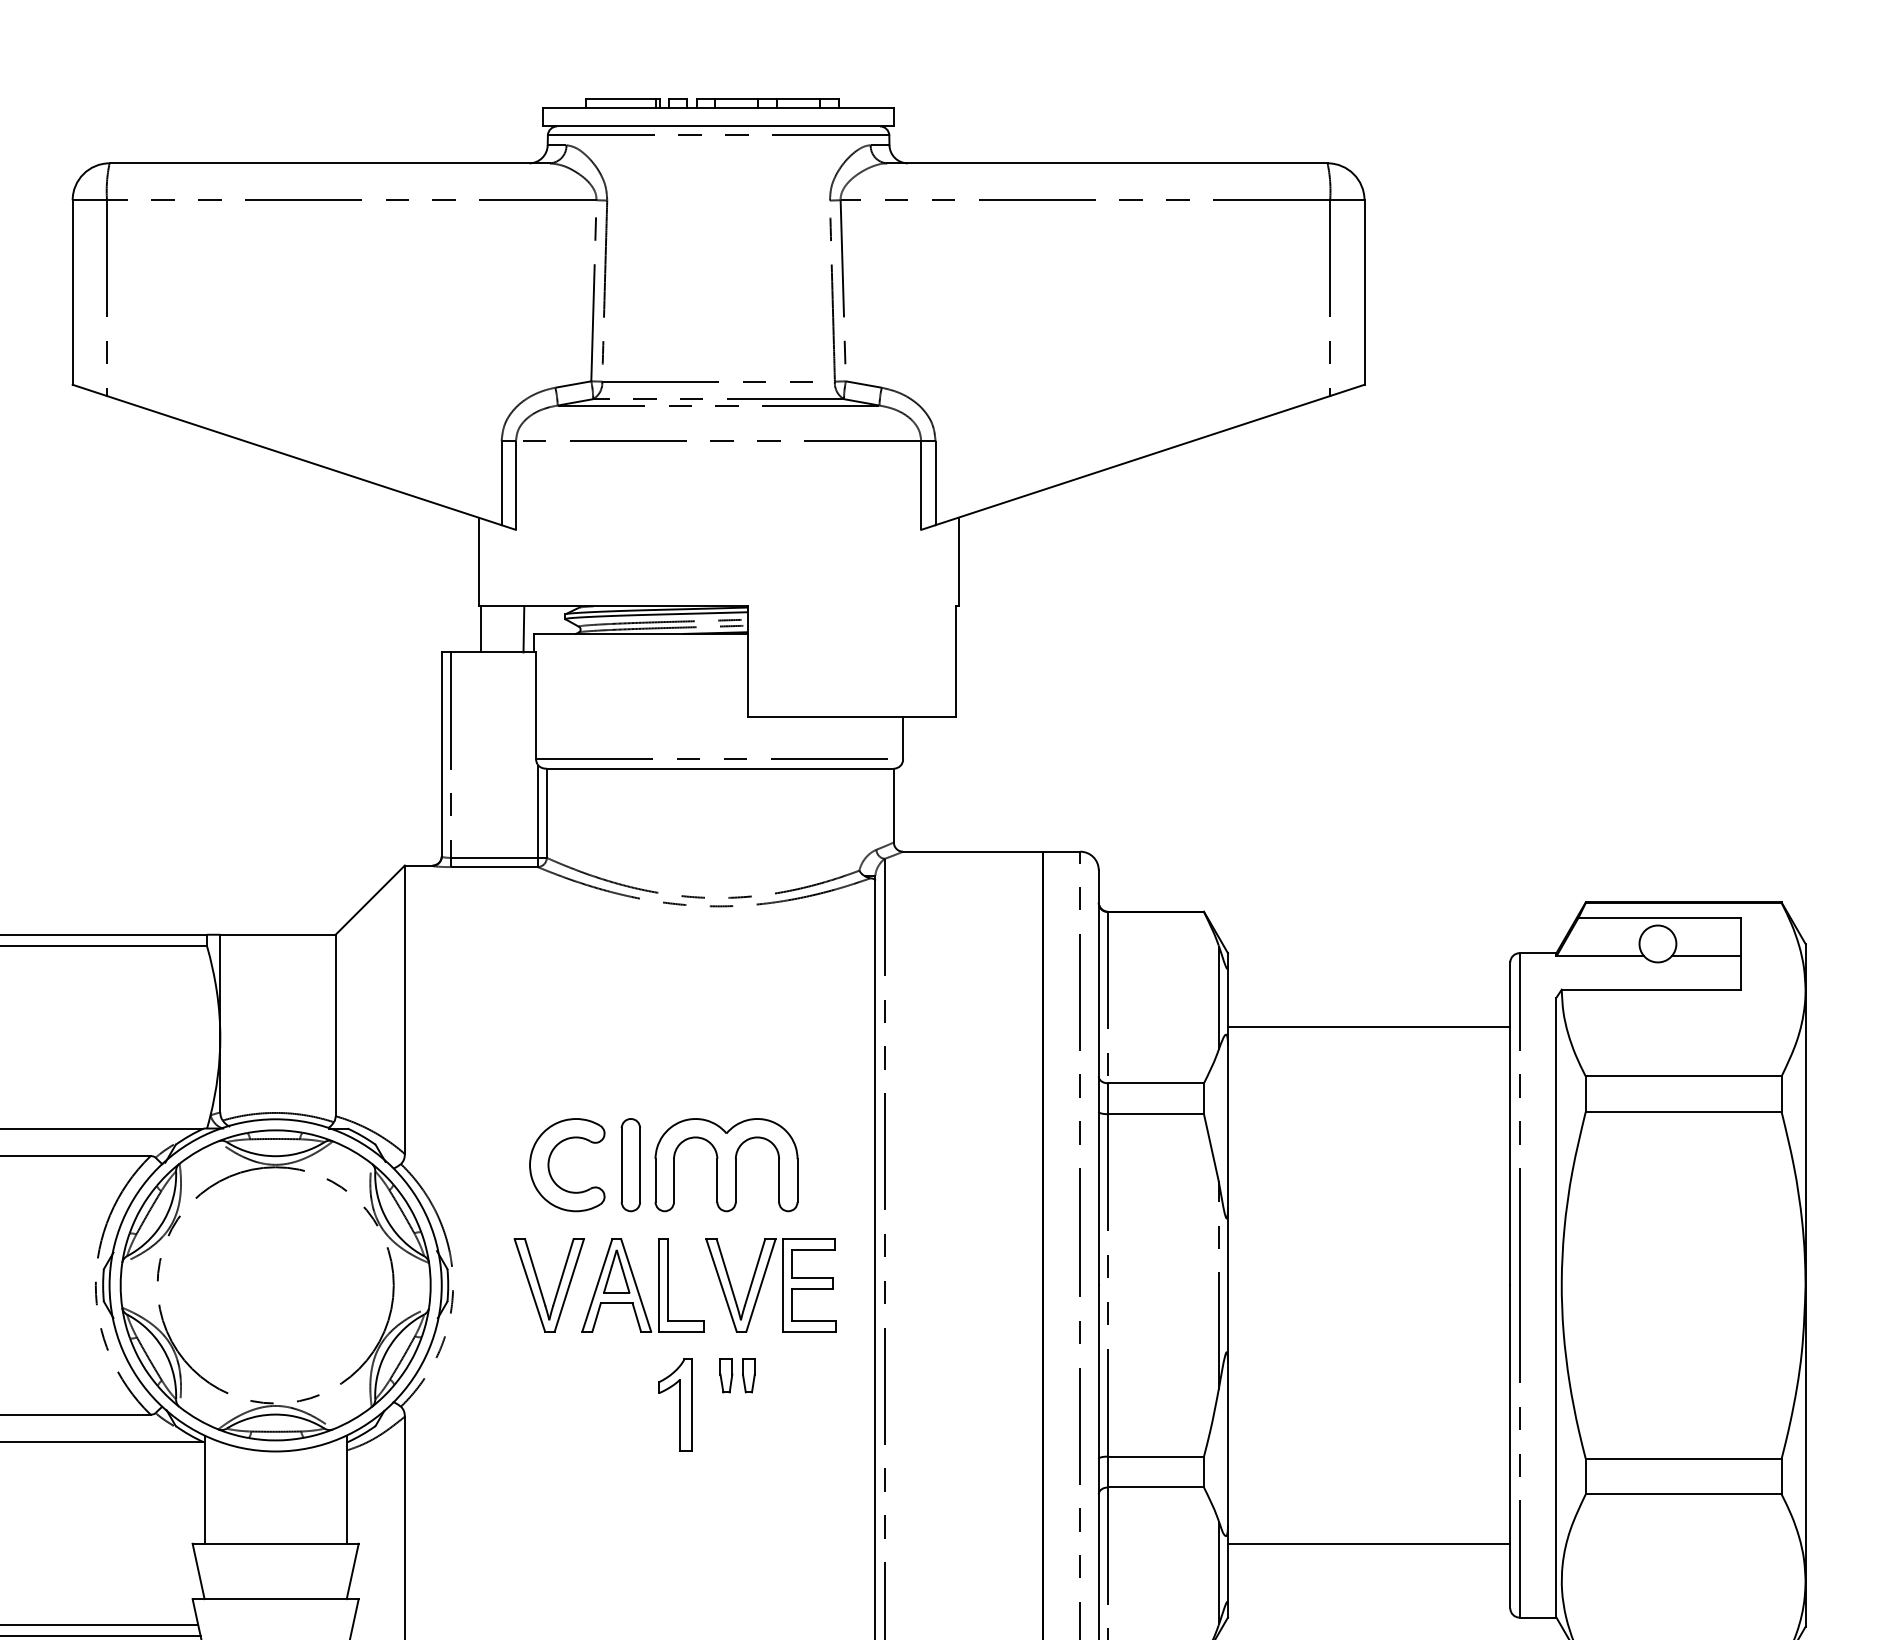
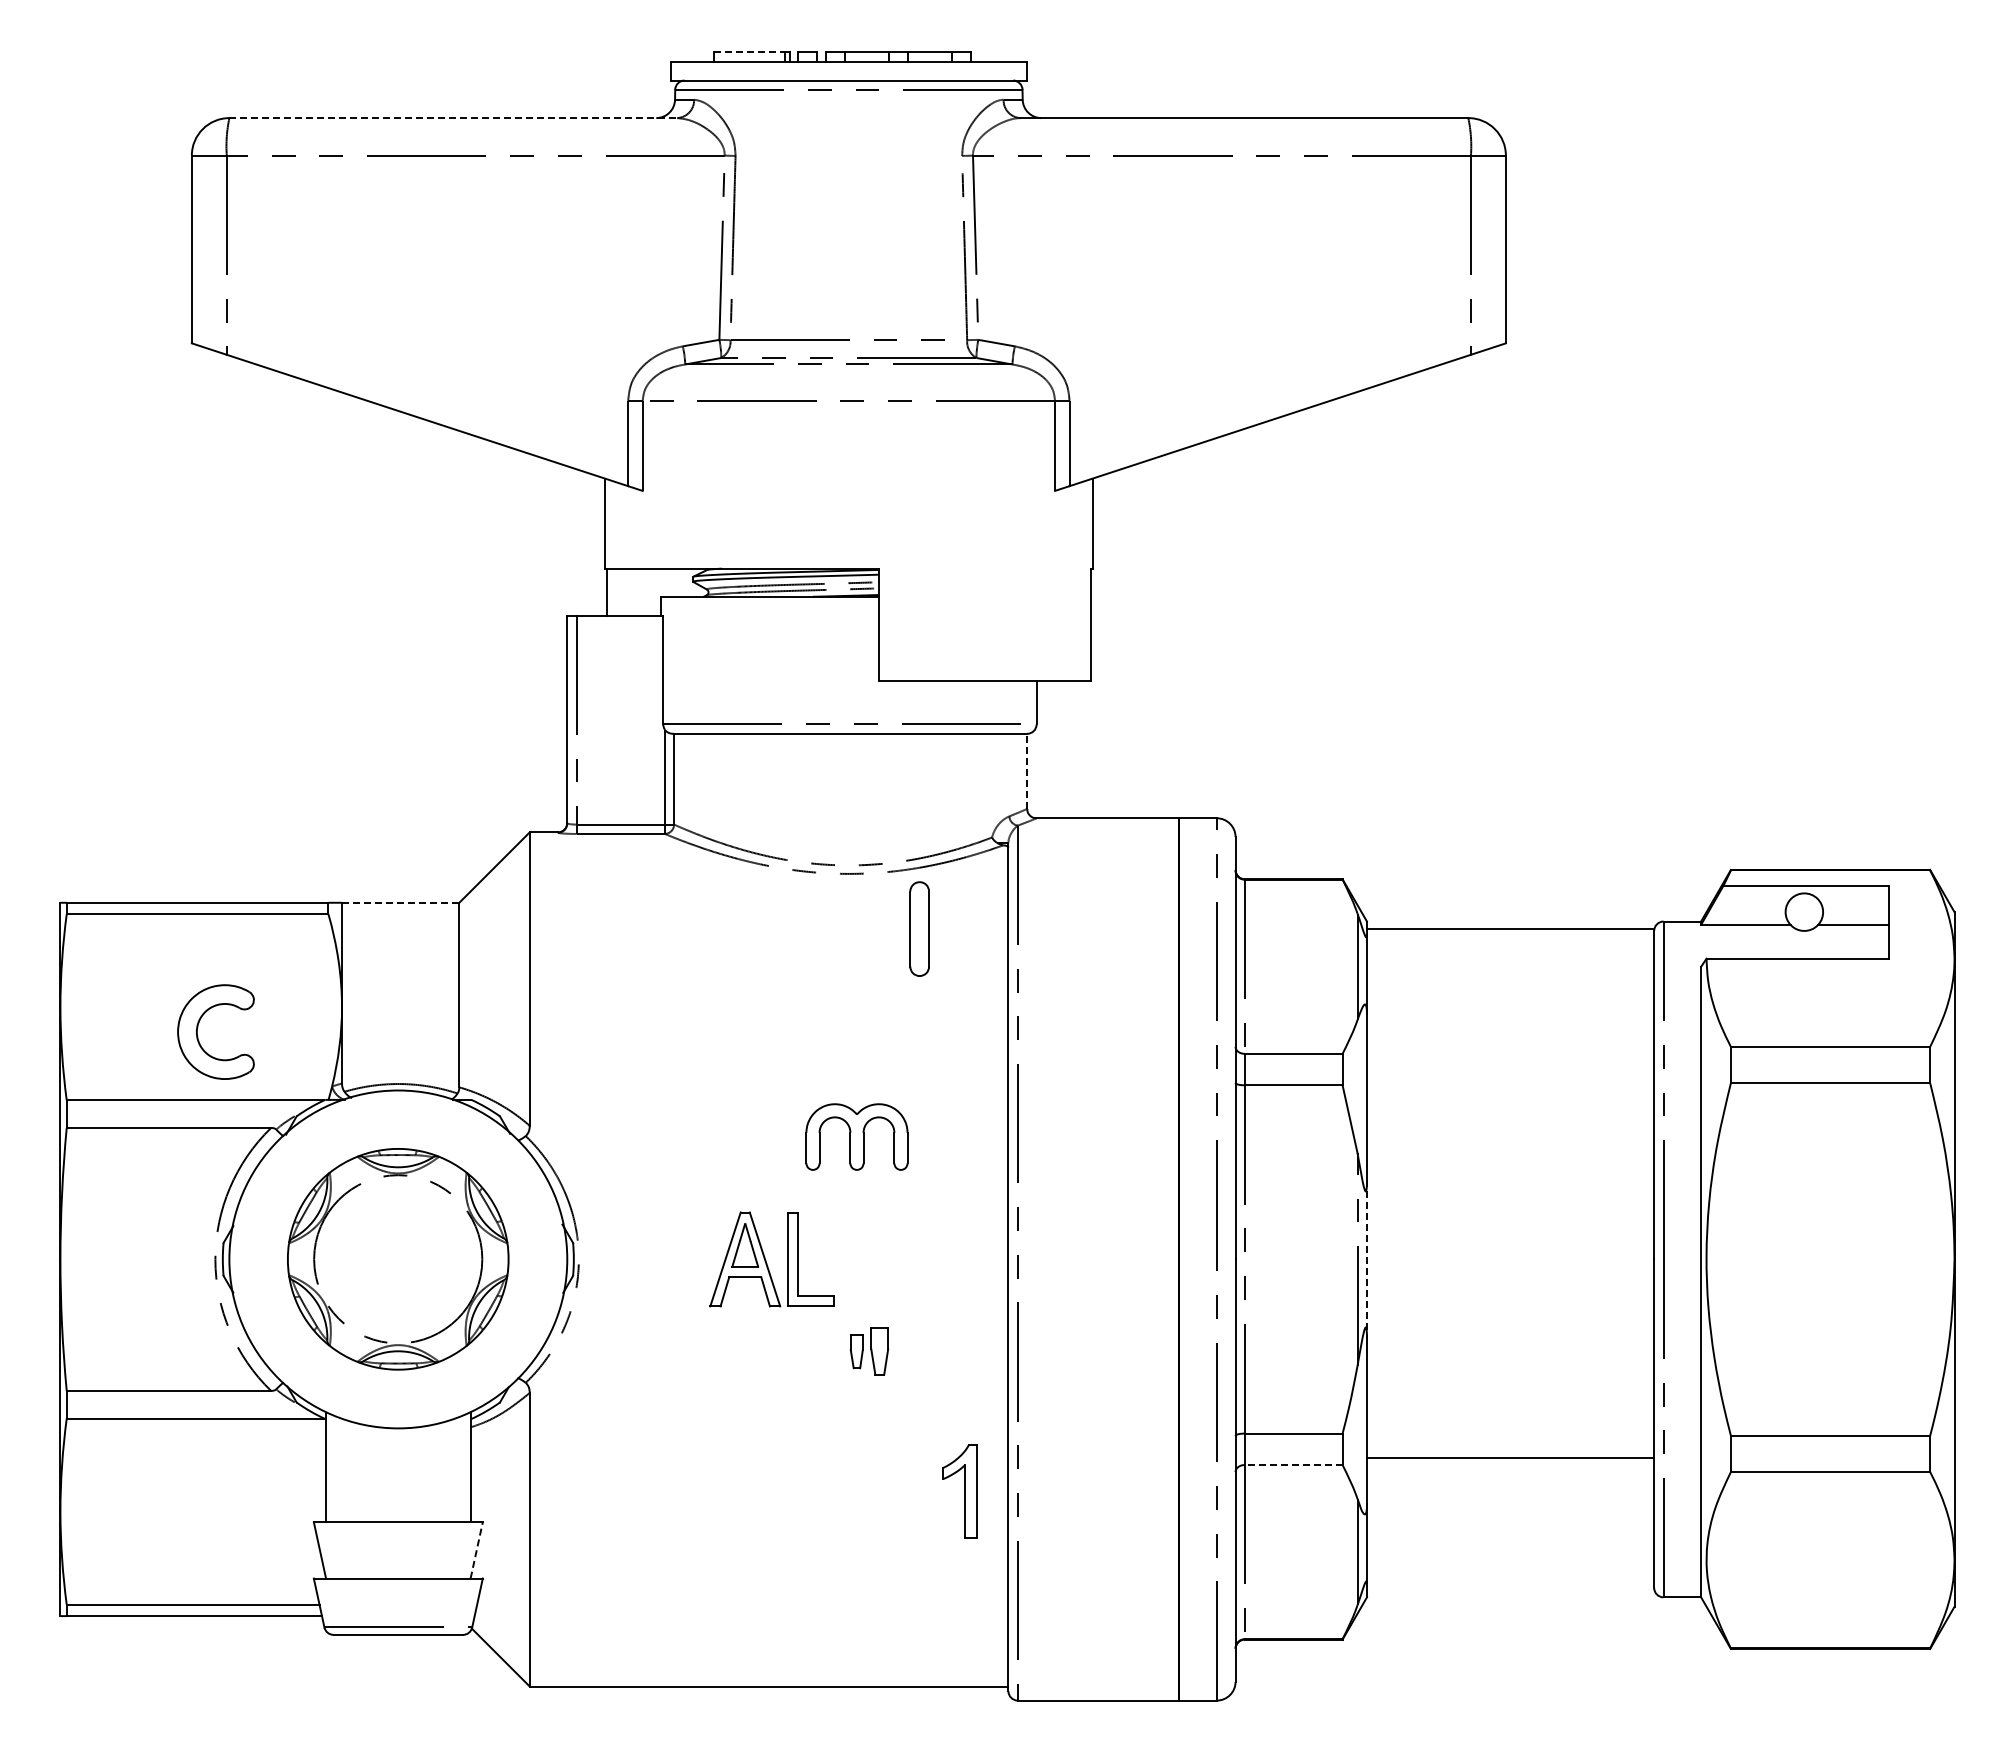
line: (620, 98) -> (749, 52), solid -> dashed
line: (329, 163) -> (453, 118), solid -> dashed
line: (523, 628) -> (650, 591), removed
line: (894, 805) -> (1027, 771), solid -> dashed
line: (277, 934) -> (400, 902), solid -> dashed
line: (1369, 1026) -> (1510, 928), moved
part: (550, 1160) -> (198, 1027), moved
part: (630, 1164) -> (919, 928), moved
part: (726, 1164) -> (856, 1136), size x0.7
part: (763, 1281) -> (894, 1255), removed
part: (274, 1284) -> (397, 1258), size x0.7
line: (1227, 1285) -> (1366, 1259), solid -> dashed
part: (541, 1288) -> (668, 1262), removed
part: (748, 1375) -> (879, 1351), size x1.4
part: (674, 1405) -> (959, 1491), moved
line: (1155, 1487) -> (1293, 1465), solid -> dashed
line: (1369, 1544) -> (1510, 1458), moved
line: (352, 1571) -> (476, 1550), solid -> dashed

